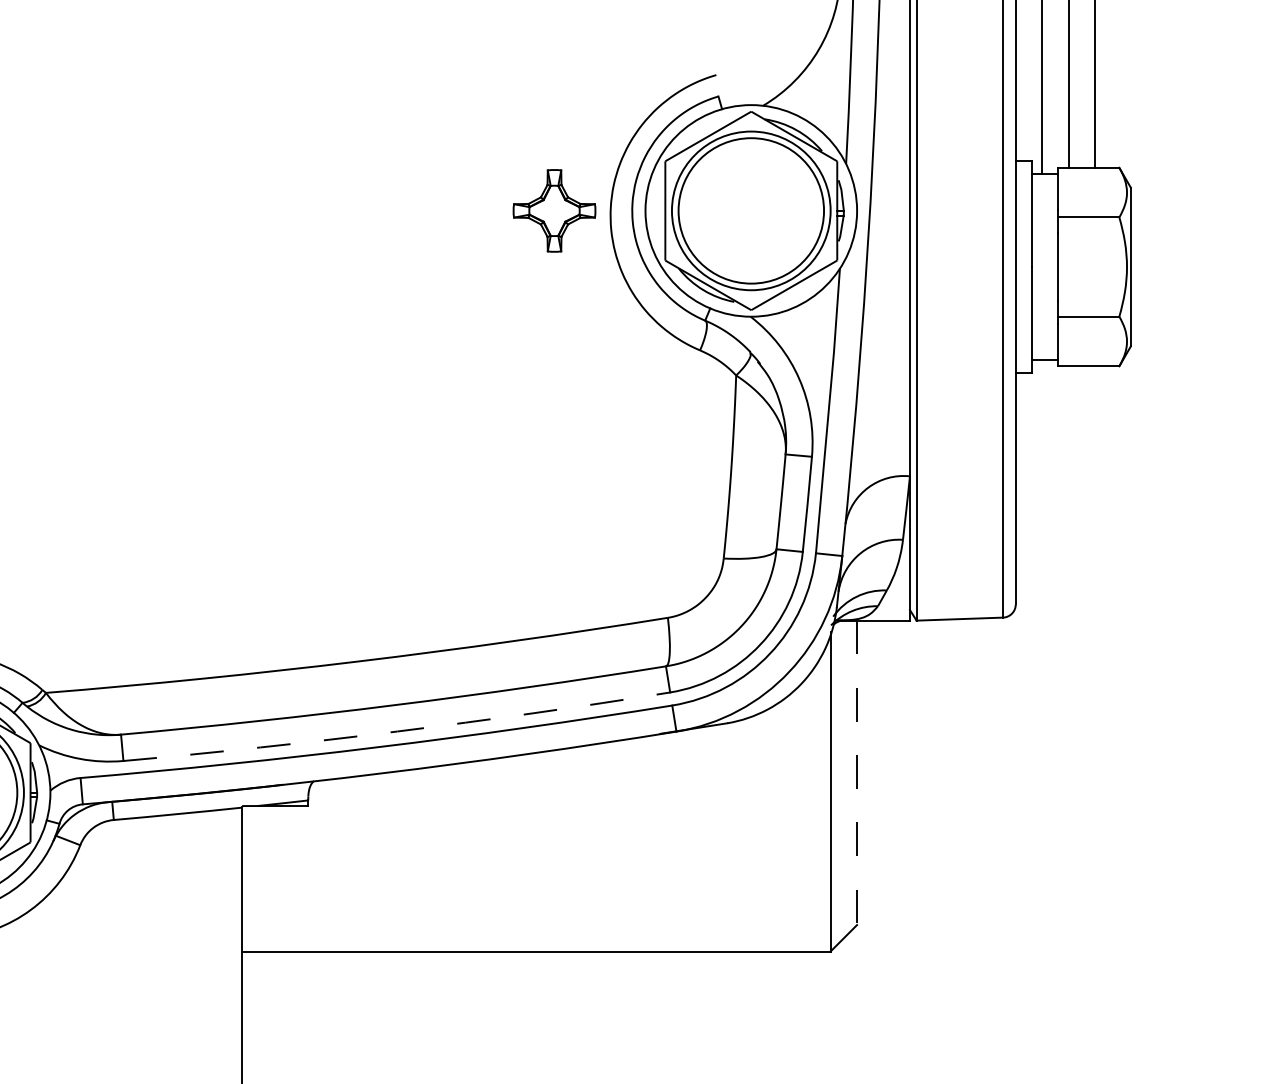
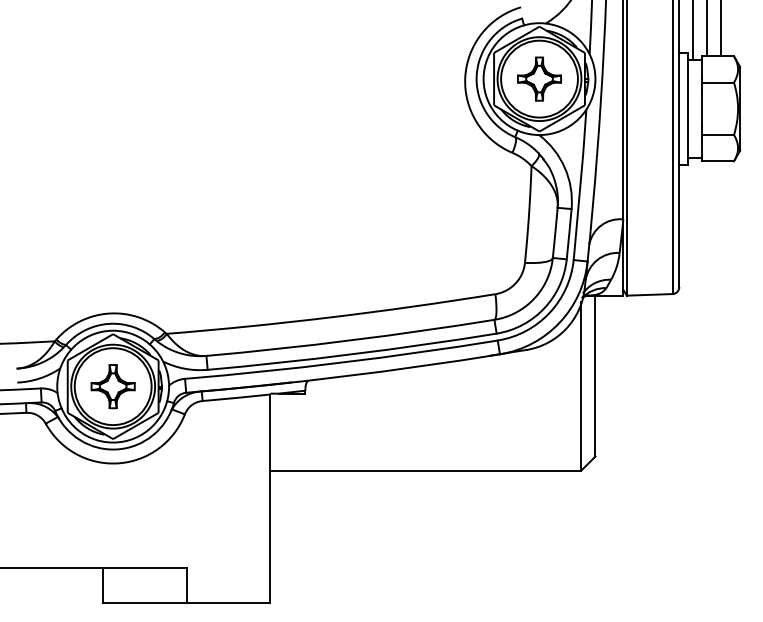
part: (554, 209) -> (539, 78), moved
arc: (397, 731) -> (352, 354), dashed -> solid
line: (857, 773) -> (595, 376), dashed -> solid

